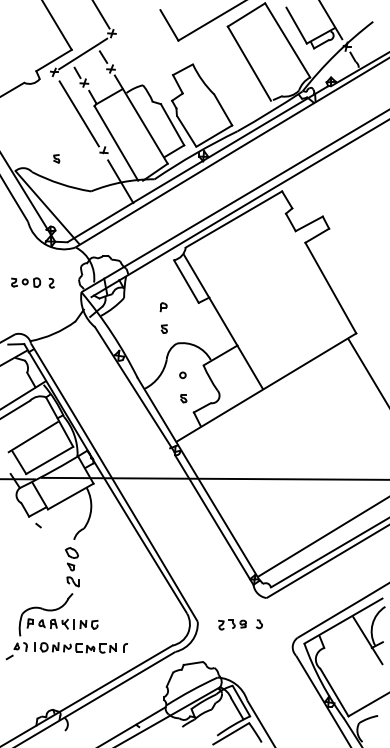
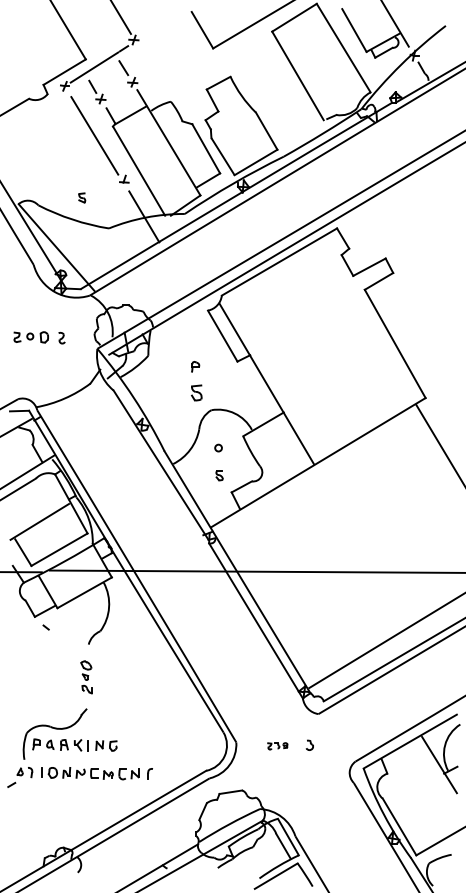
part: (56, 158) -> (81, 197), moved
part: (163, 328) -> (195, 392), size x1.6
part: (72, 567) -> (86, 677), size x0.7
part: (232, 624) -> (277, 745), size x0.6

